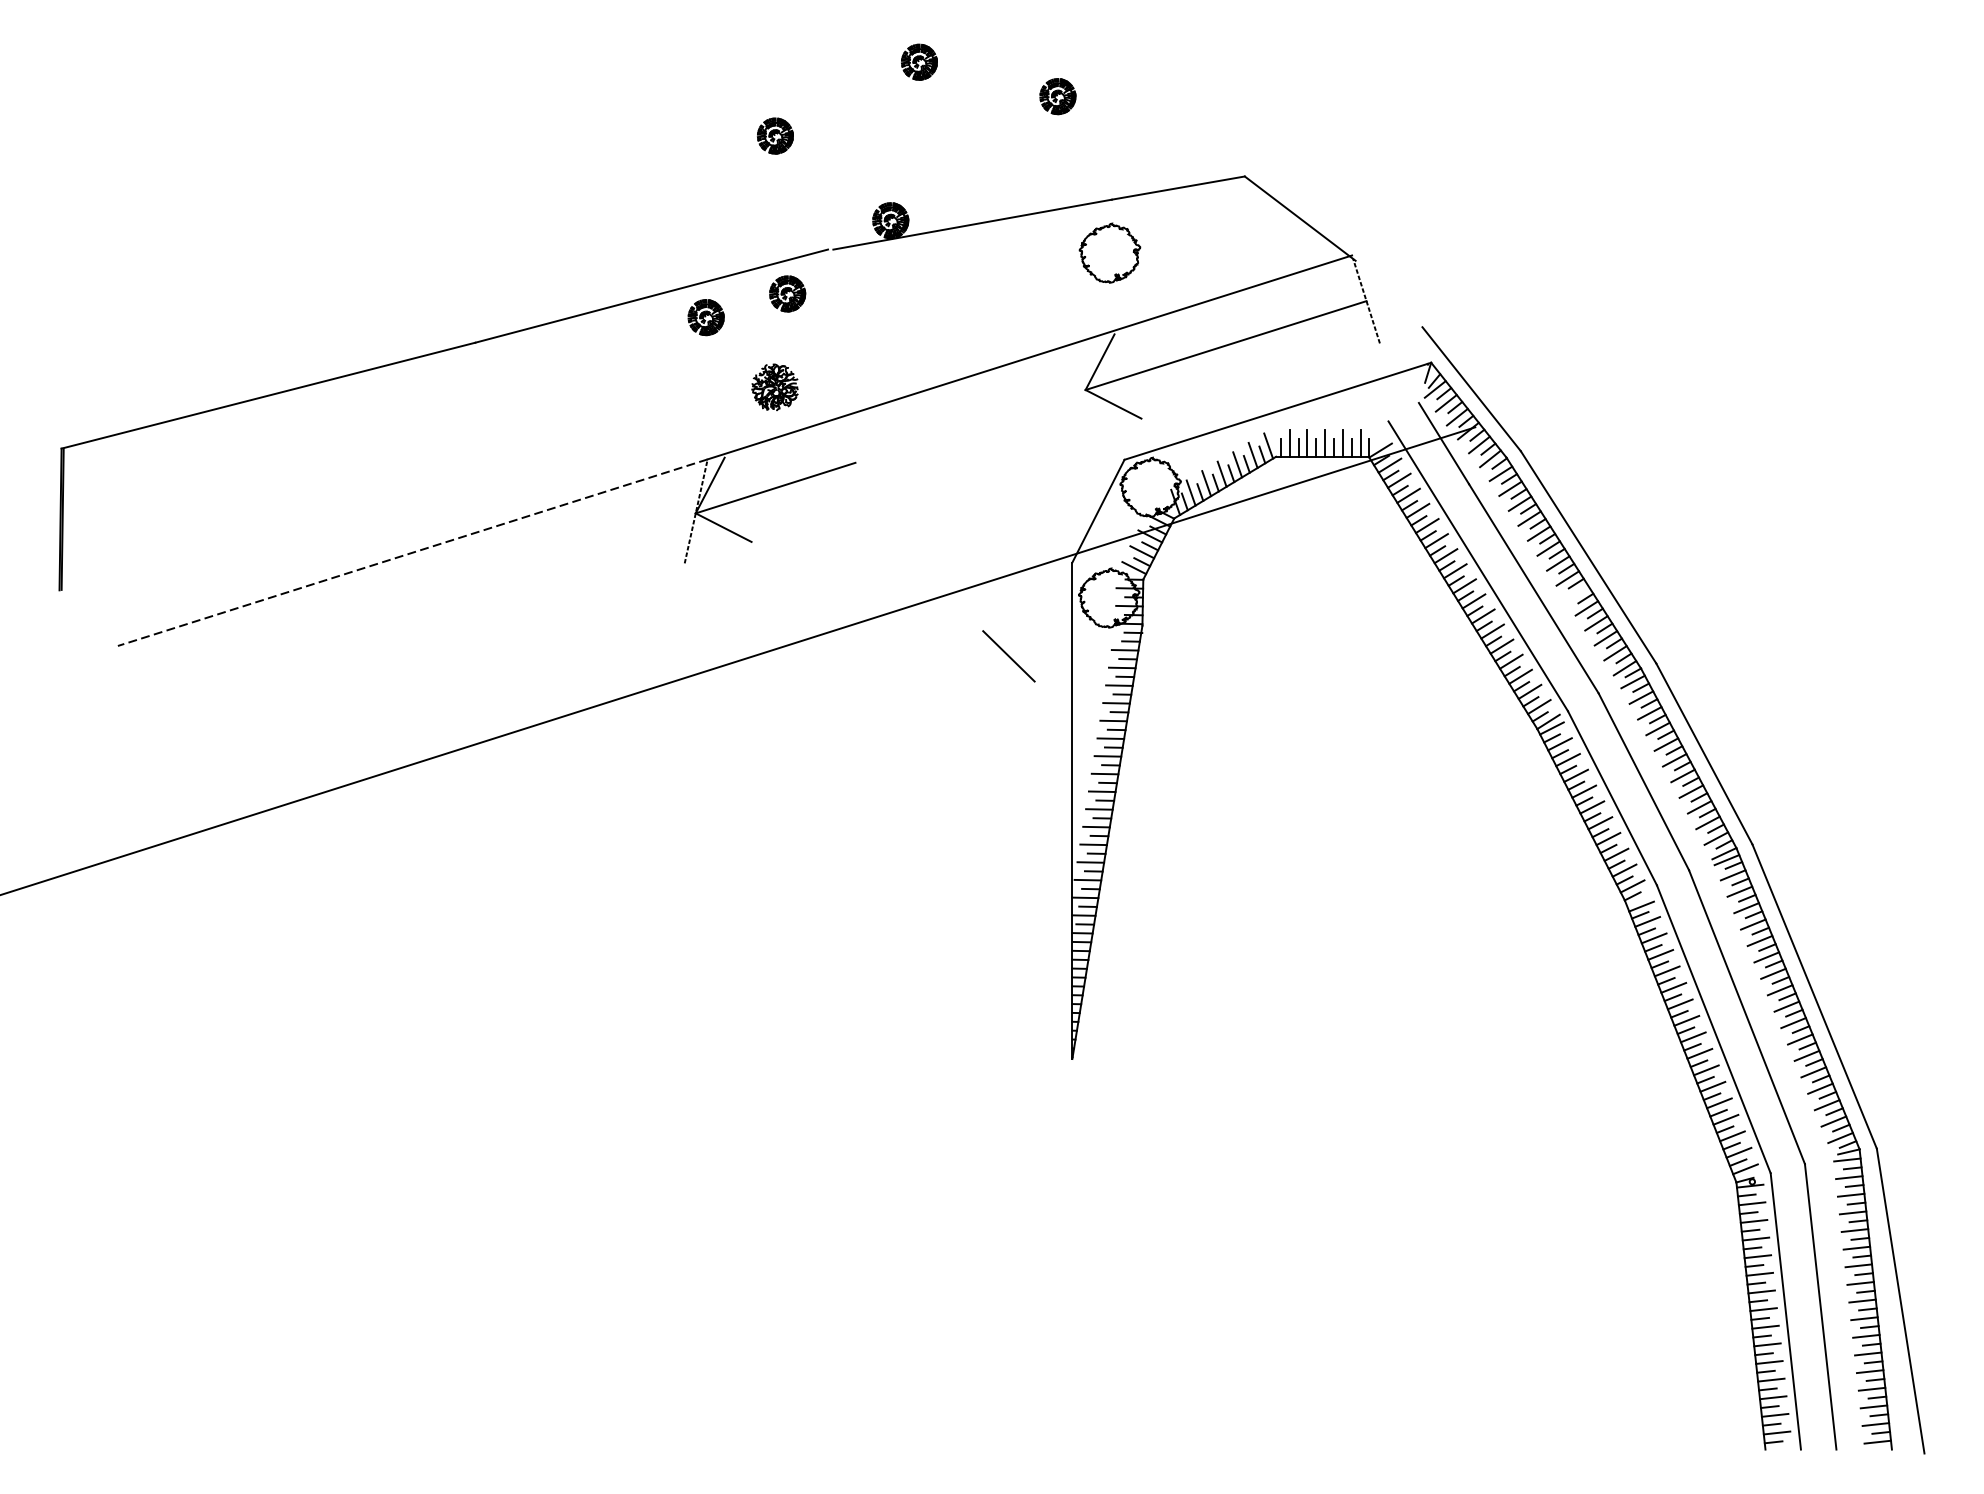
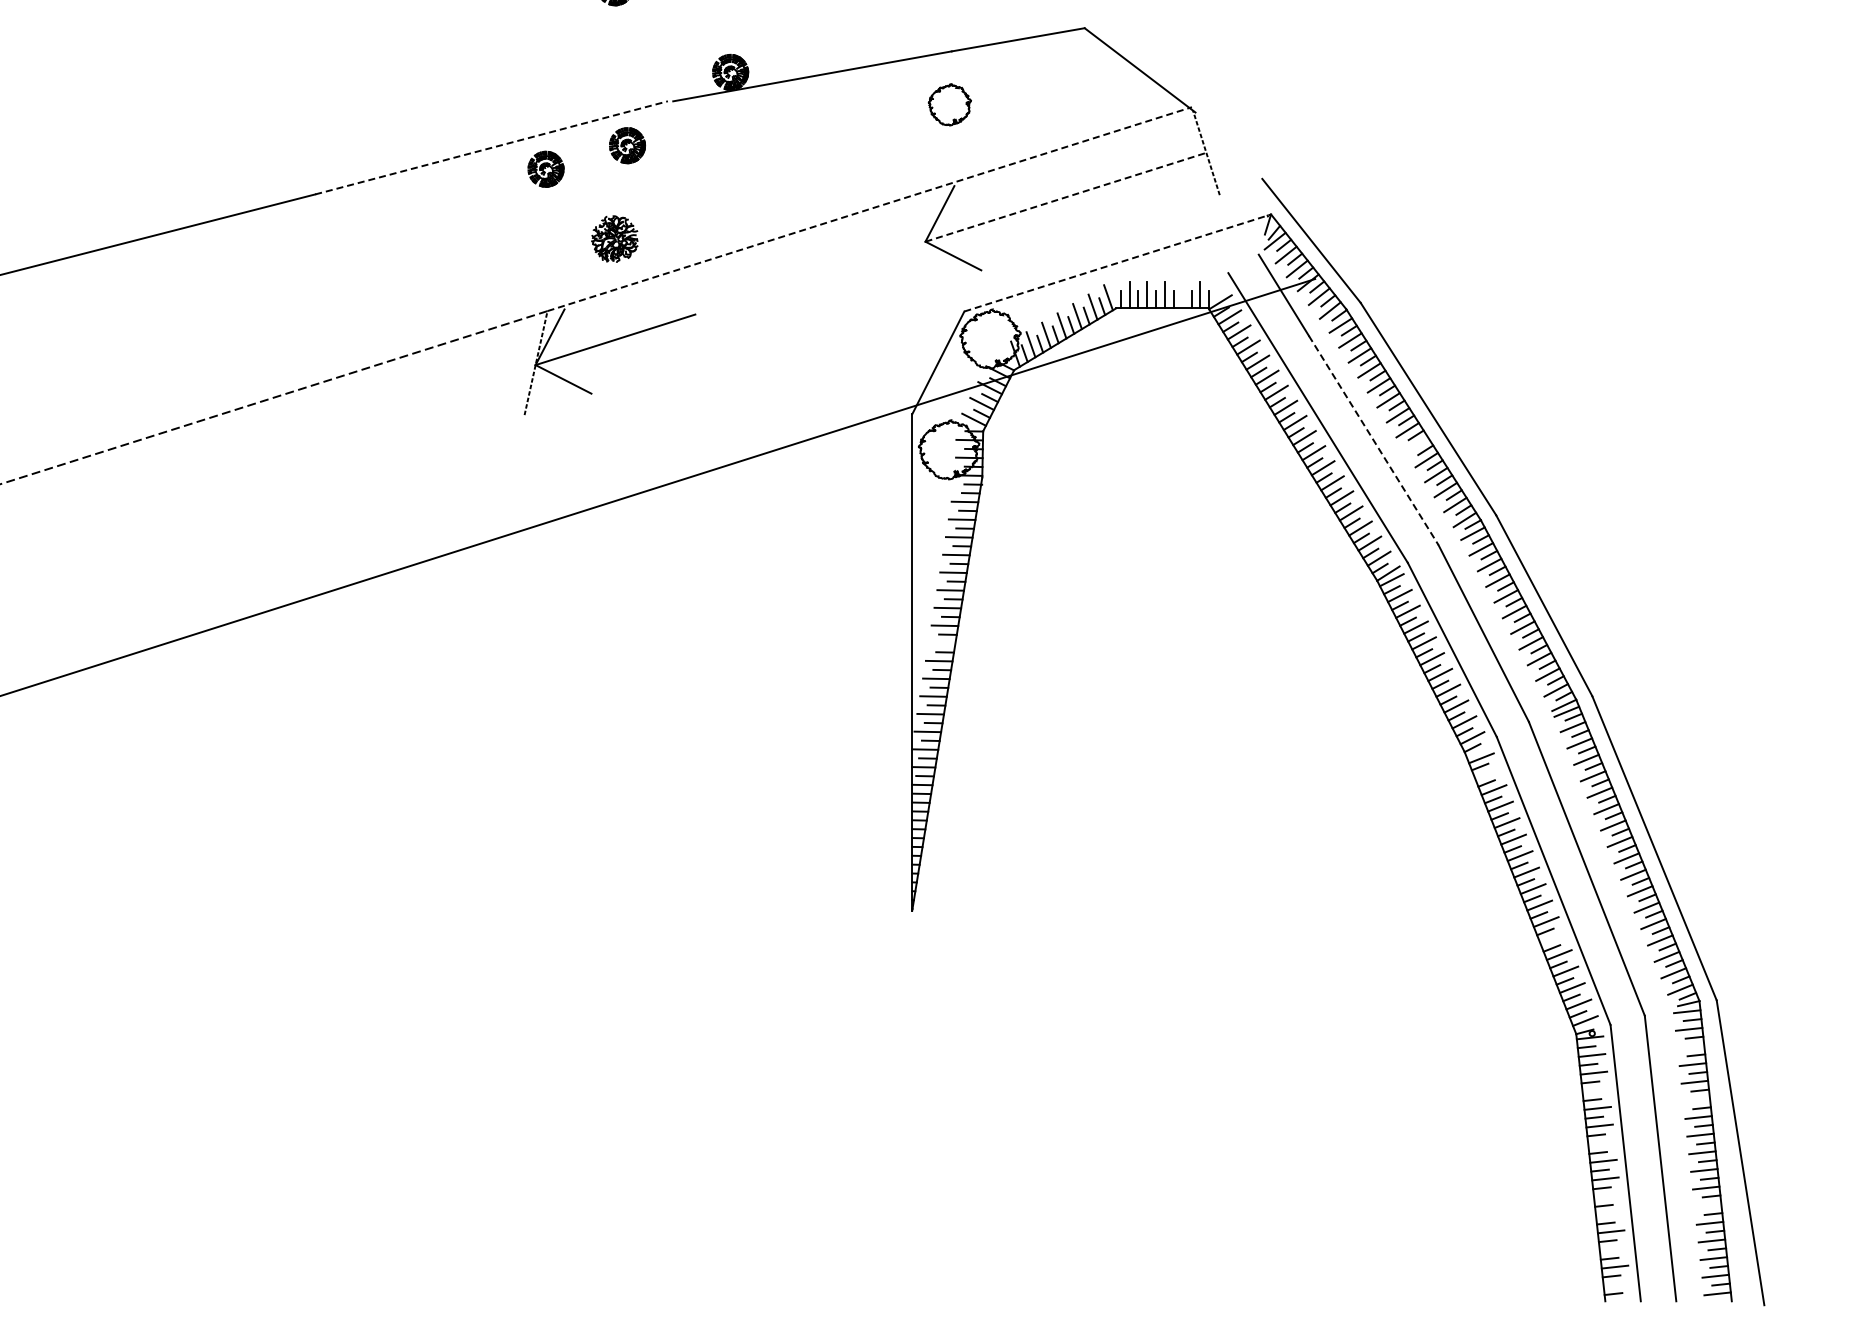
part: (1109, 252) -> (949, 104), size x0.7
line: (652, 296) -> (492, 148), solid -> dashed
line: (1226, 345) -> (1066, 197), solid -> dashed
line: (1029, 357) -> (869, 209), solid -> dashed
line: (1277, 411) -> (1117, 263), solid -> dashed
line: (1342, 443) -> (1182, 295), removed
line: (1534, 589) -> (1374, 441), solid -> dashed
line: (1008, 656) -> (848, 508), removed
line: (1101, 791) -> (941, 643), removed
line: (1647, 921) -> (1487, 773), removed
line: (1712, 1086) -> (1552, 938), removed
line: (1850, 1194) -> (1690, 1046), removed
line: (1755, 1238) -> (1595, 1090), removed
line: (1856, 1247) -> (1696, 1099), removed
line: (1761, 1291) -> (1601, 1143), removed
line: (1767, 1344) -> (1607, 1196), removed
line: (1868, 1353) -> (1708, 1205), removed
line: (1769, 1362) -> (1609, 1214), removed
line: (1773, 1397) -> (1613, 1249), removed
line: (1776, 1432) -> (1616, 1284), removed

